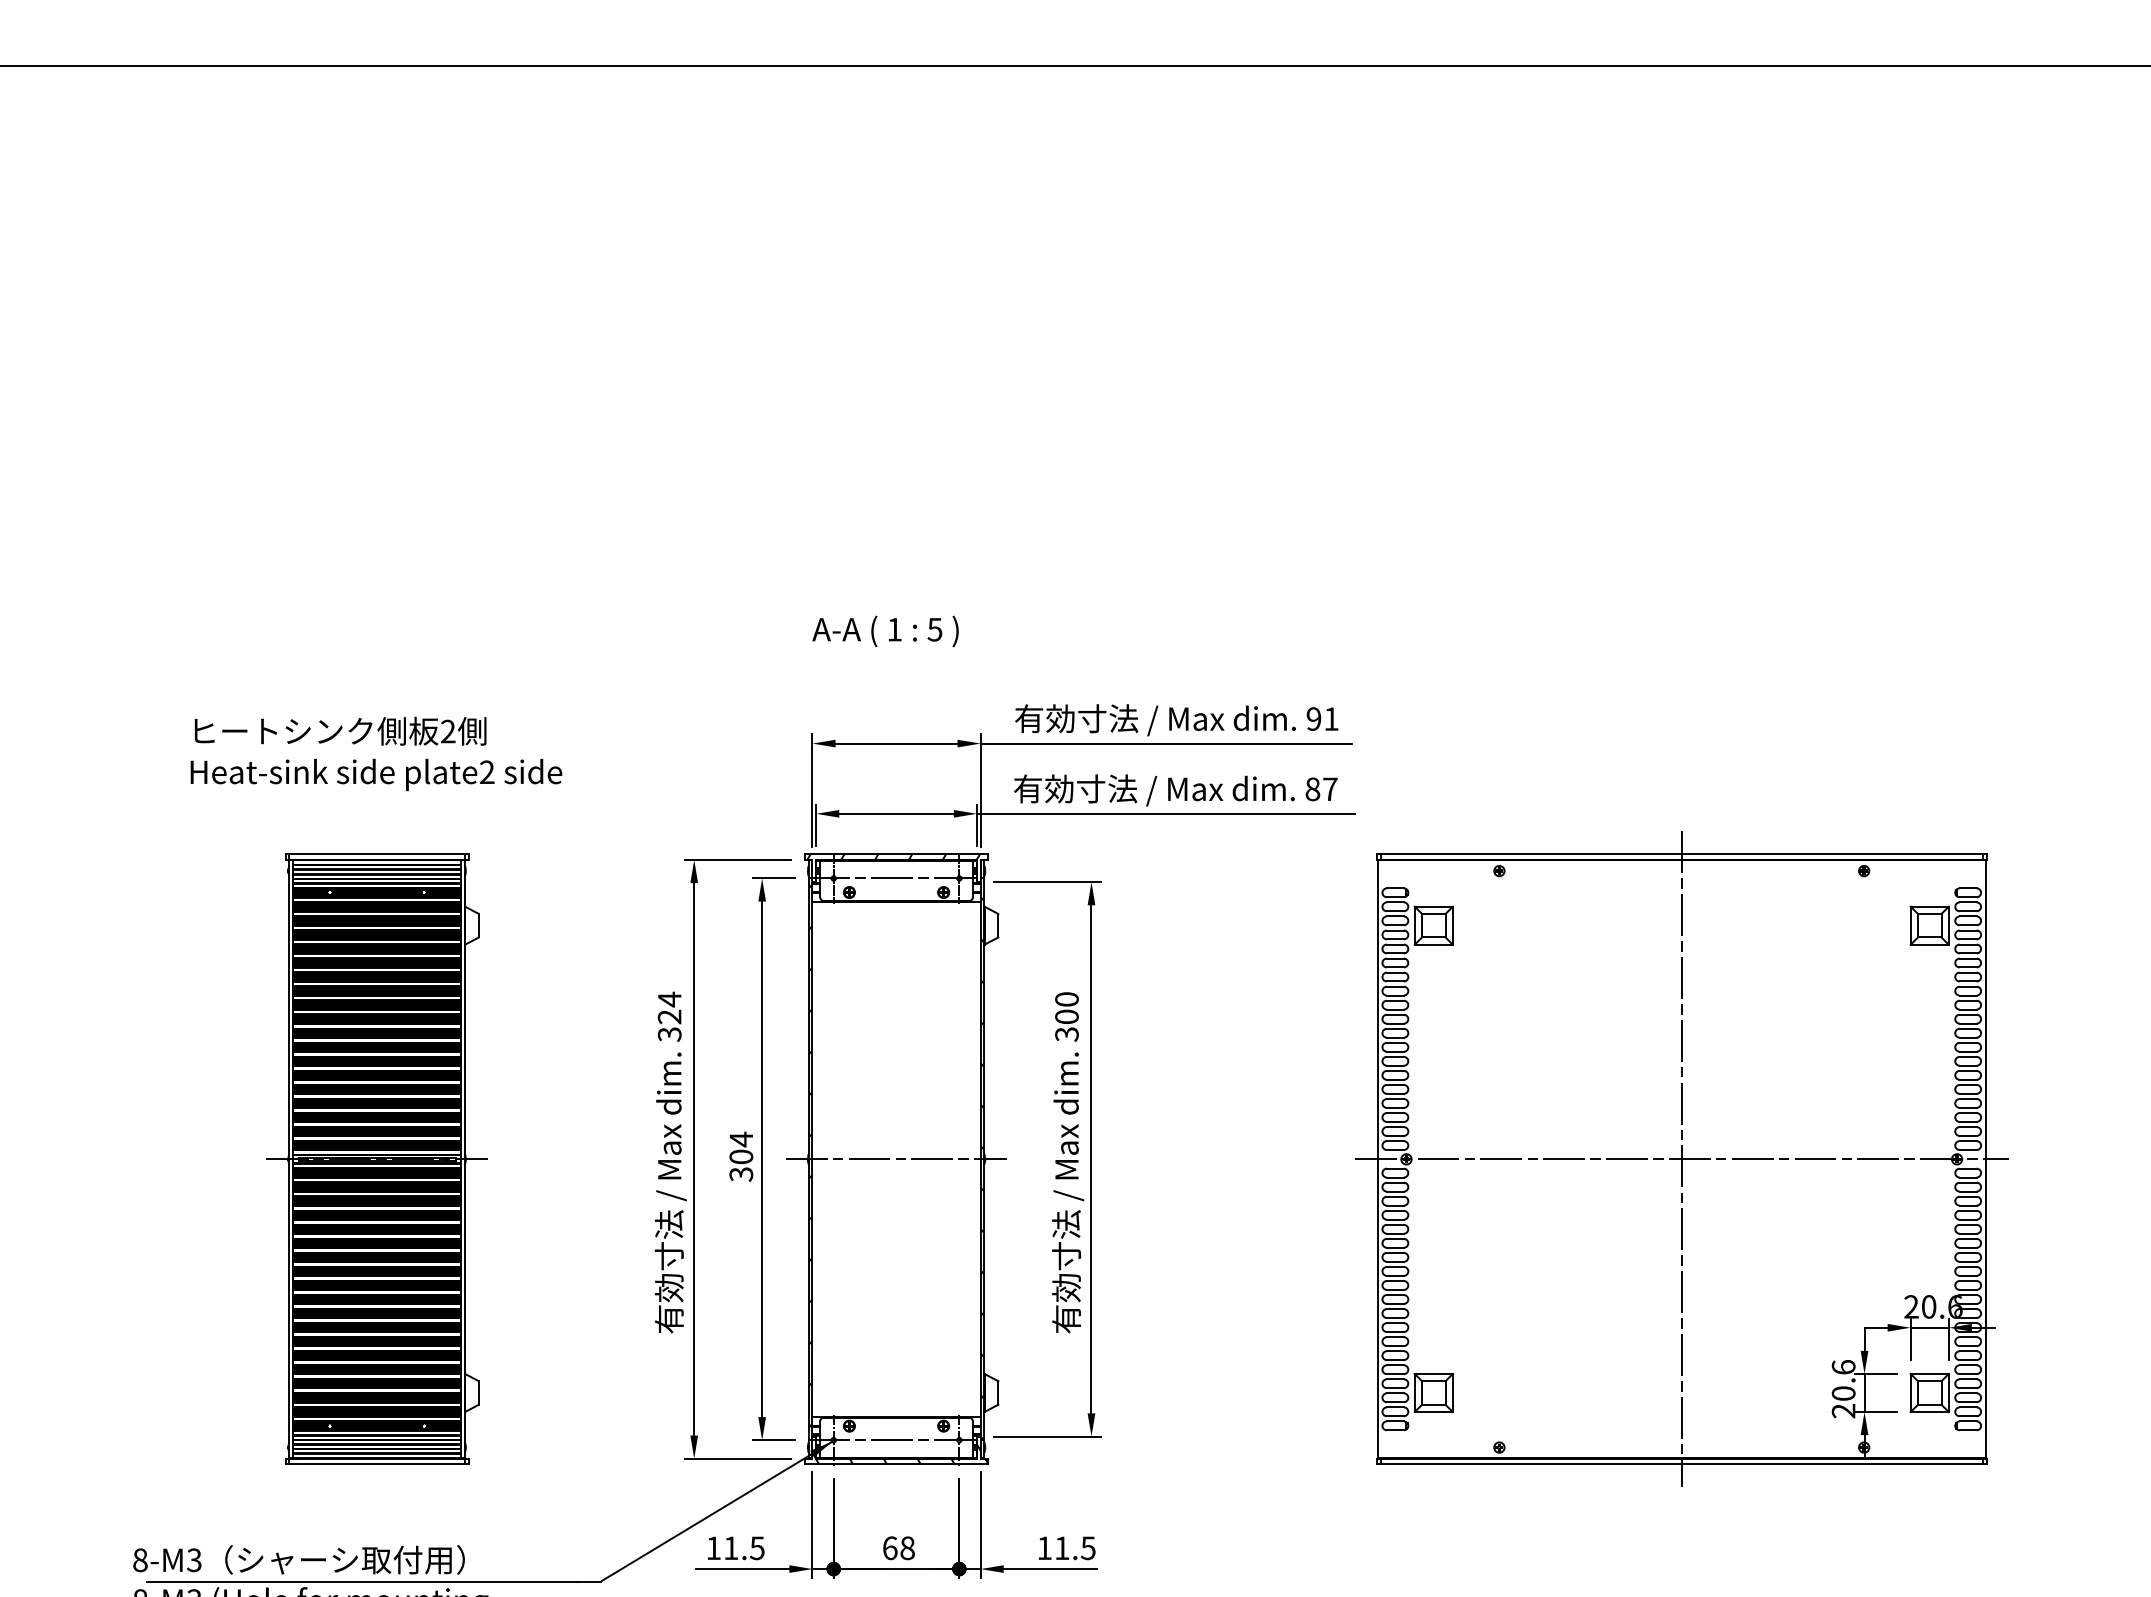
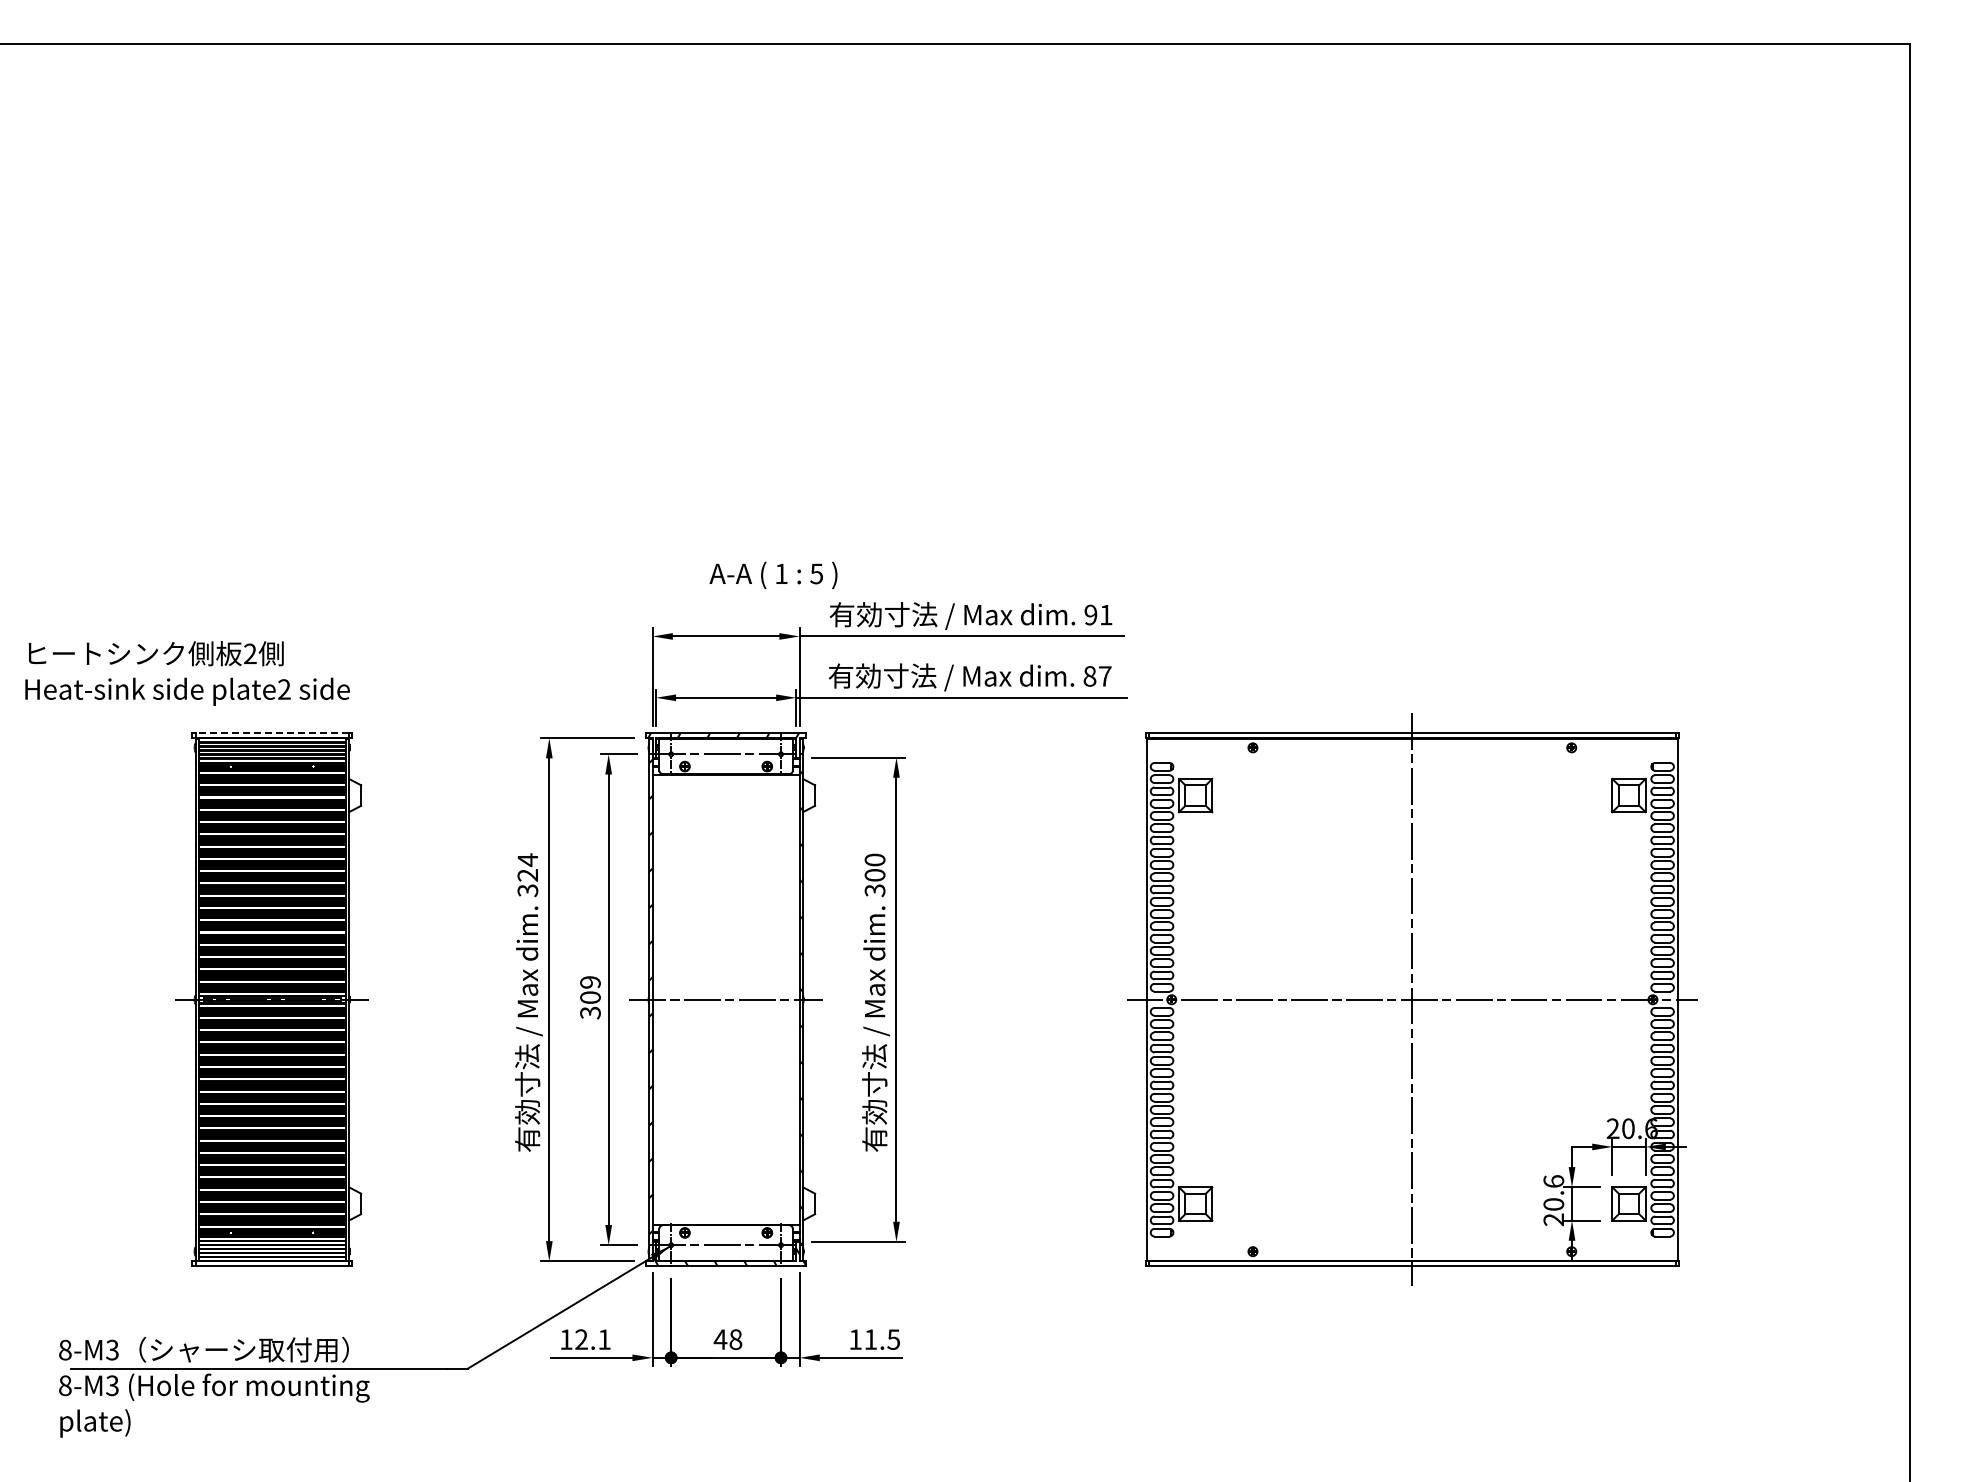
text: (885, 631) -> (773, 575), moved
text: (376, 753) -> (187, 673), moved
line: (377, 854) -> (272, 733), solid -> dashed
text: (741, 1139) -> (590, 982), 304 -> 309
text: (743, 1548) -> (592, 1339), 11.5 -> 12.1
text: (890, 1548) -> (720, 1339), 68 -> 48

